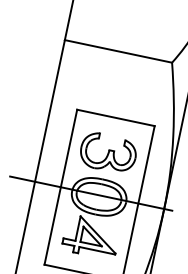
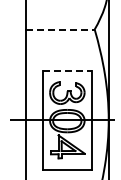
line: (118, 51) -> (60, 29), solid -> dashed
line: (116, 117) -> (67, 70), solid -> dashed

